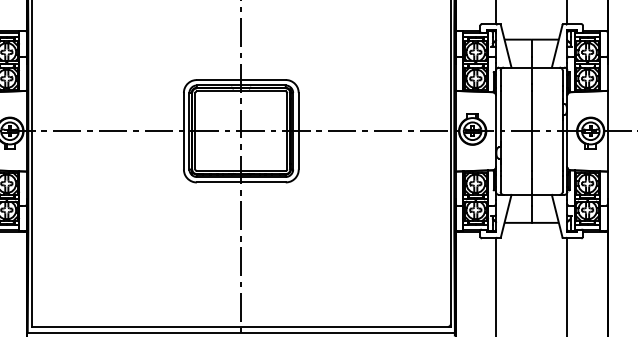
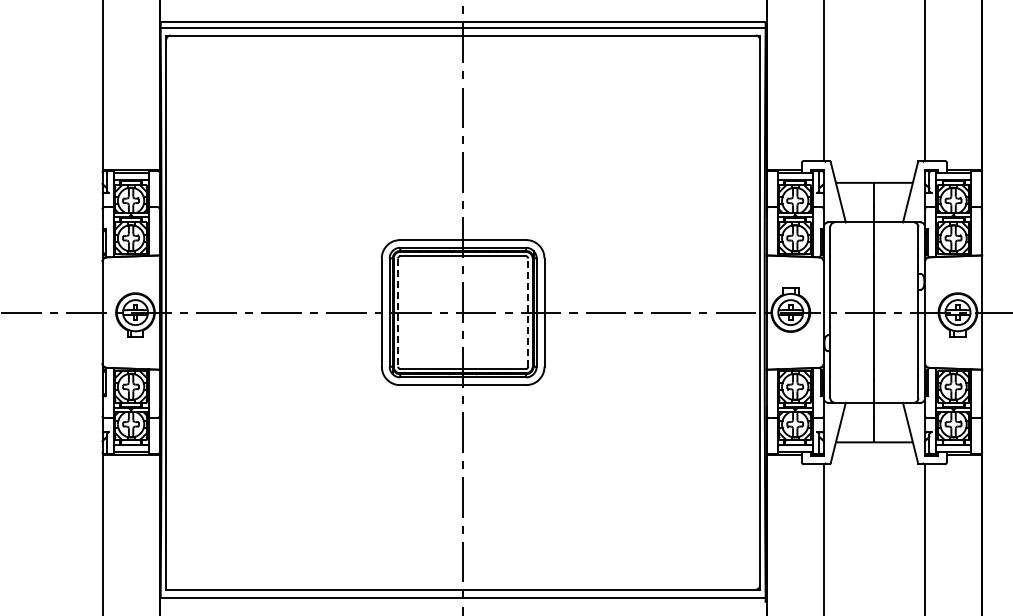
line: (195, 131) -> (398, 313), solid -> dashed
line: (287, 131) -> (528, 312), solid -> dashed

